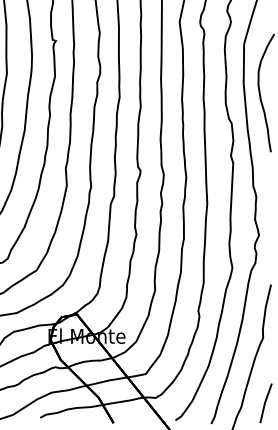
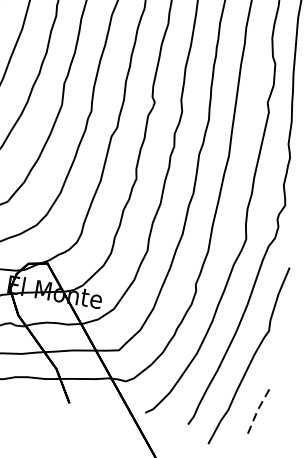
line: (265, 402) -> (258, 409), solid -> dashed

